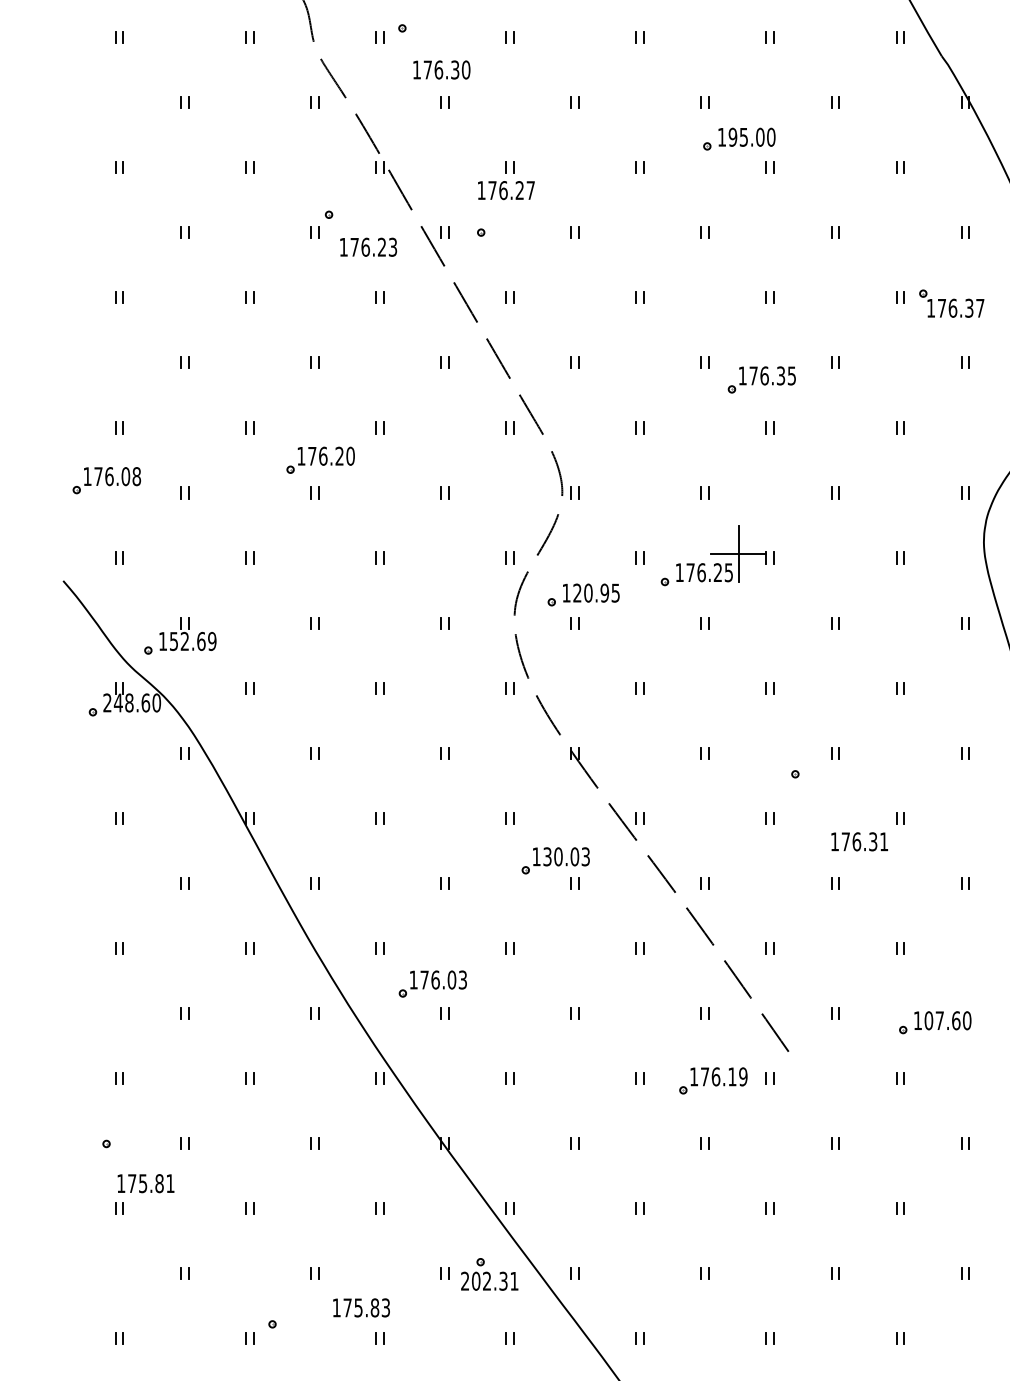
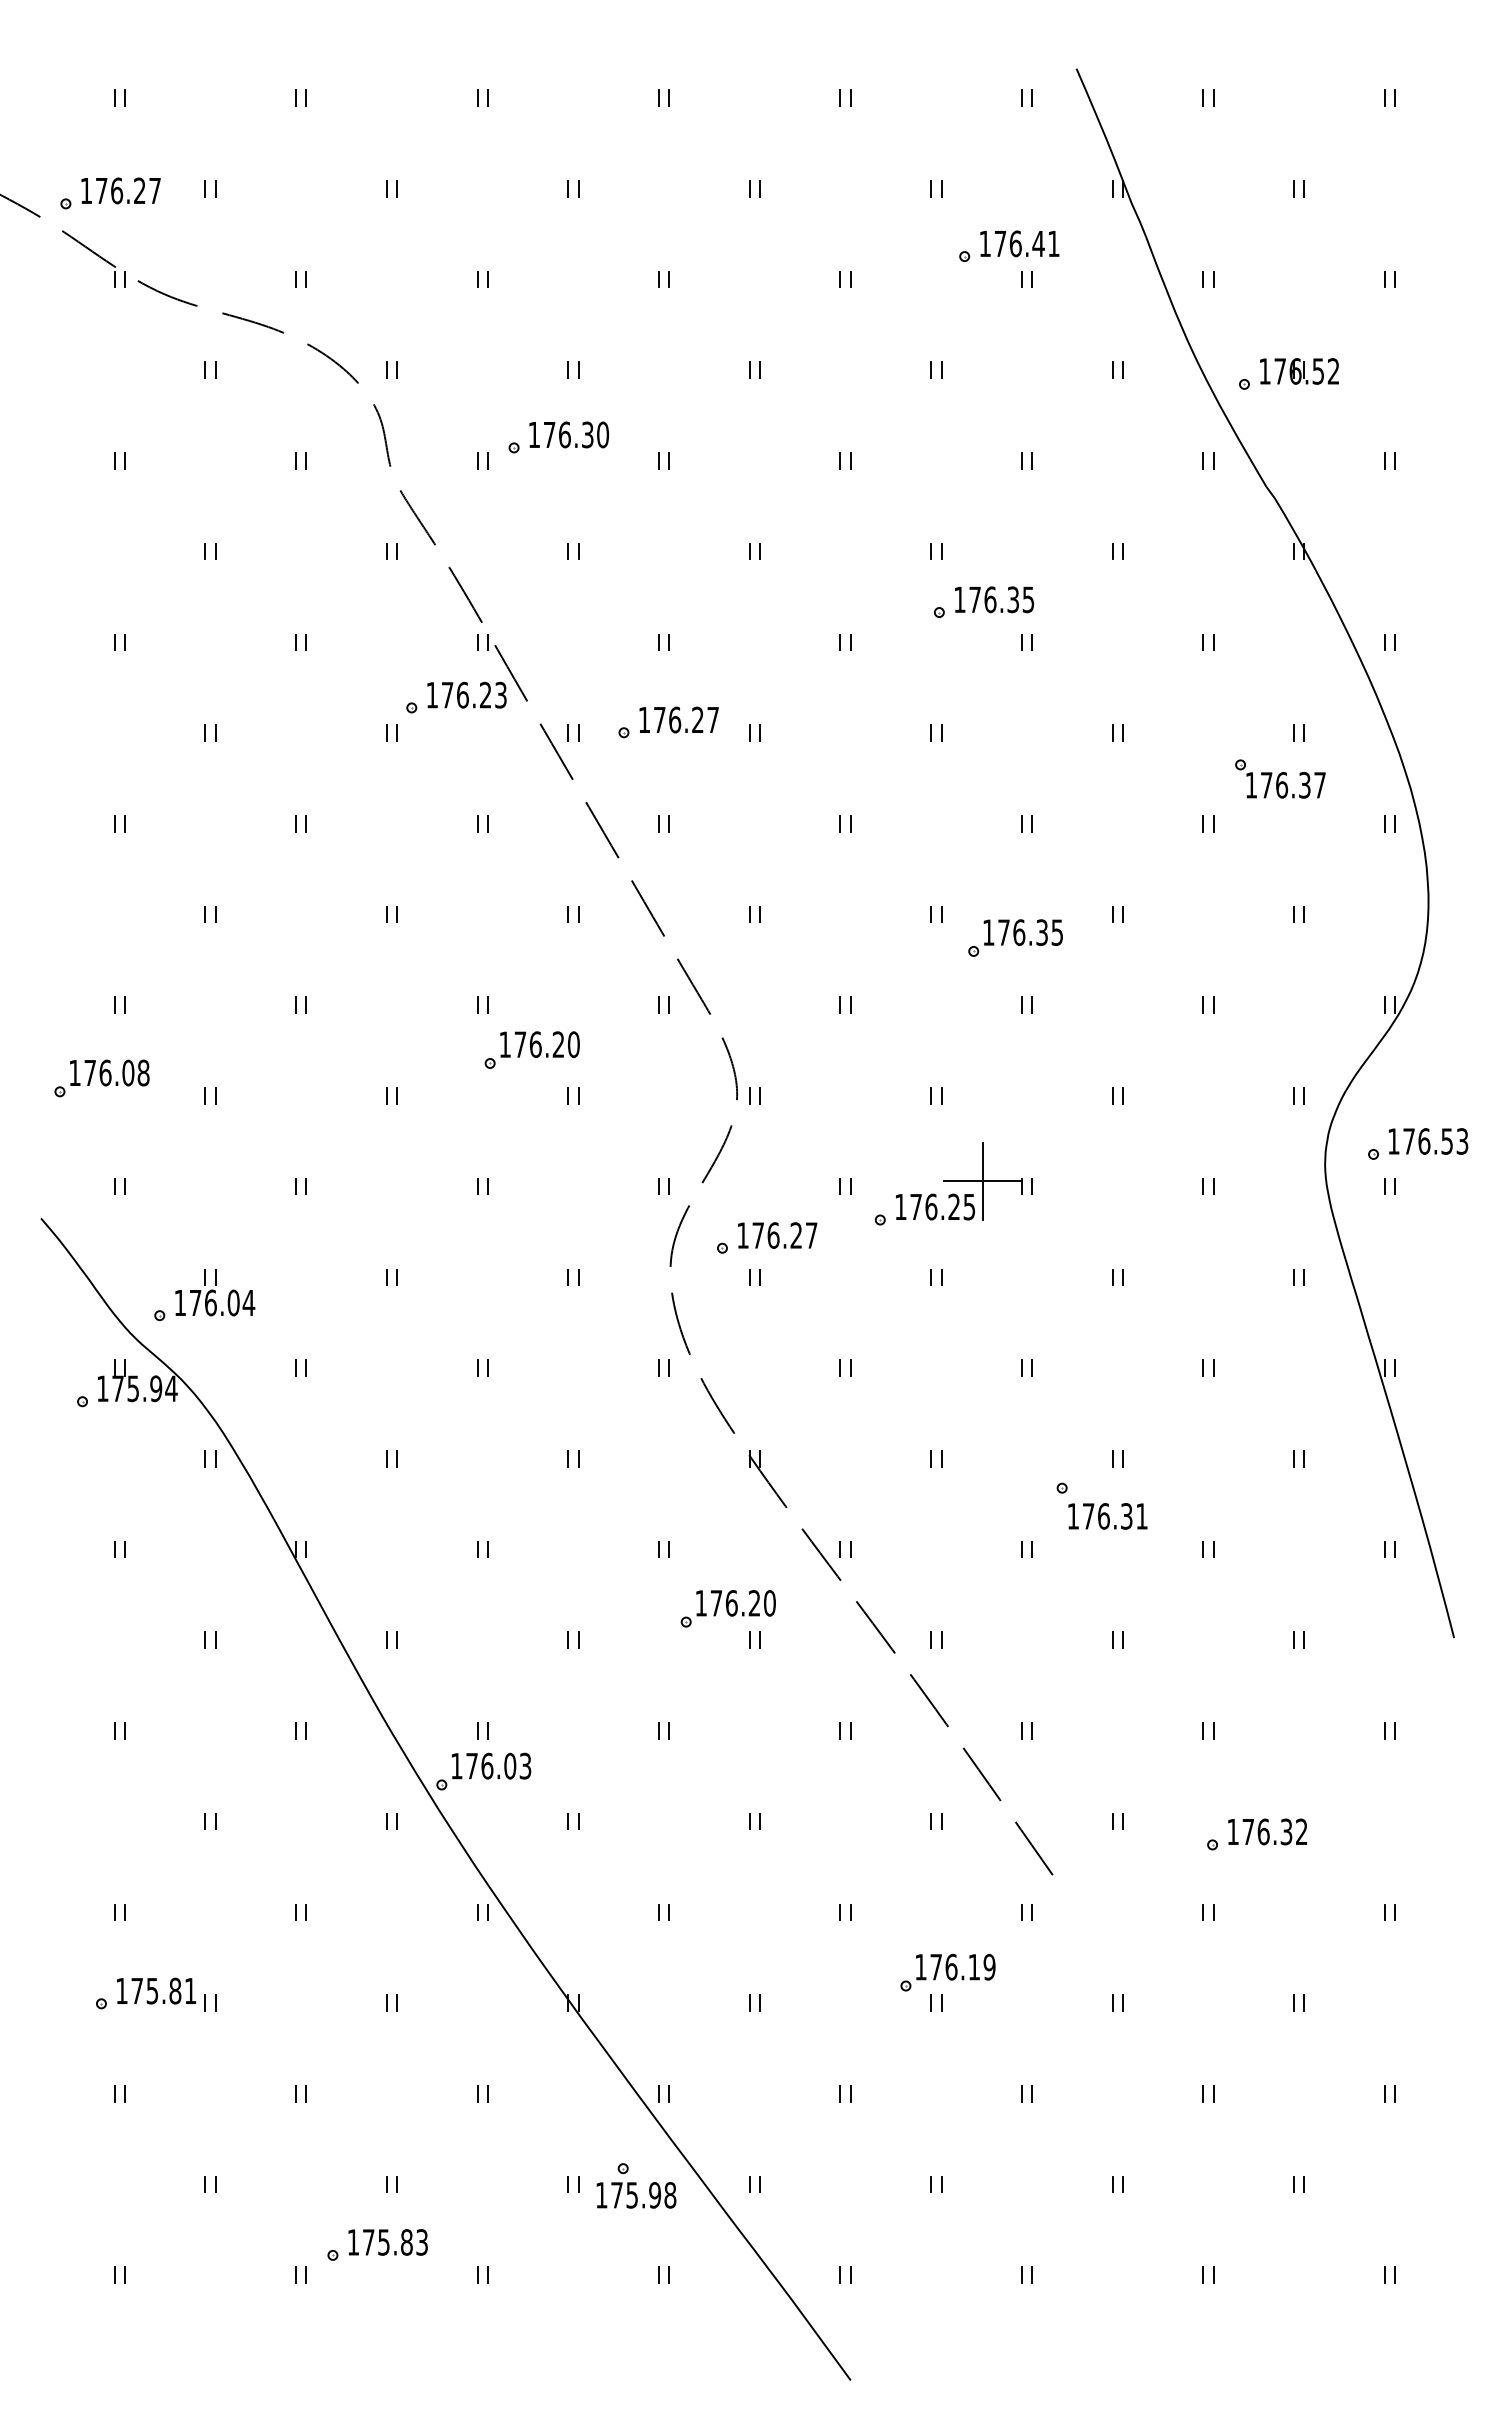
text: (441, 69) -> (568, 434), moved
text: (751, 137) -> (1001, 599), 195.00 -> 176.35
text: (505, 190) -> (678, 719), moved
text: (368, 246) -> (466, 694), moved
part: (951, 303) -> (1280, 778), moved
part: (320, 459) -> (531, 1049), moved
text: (596, 593) -> (784, 1235), 120.95 -> 176.27
text: (193, 641) -> (222, 1302), 152.69 -> 176.04
text: (132, 702) -> (137, 1388), 248.60 -> 175.94
text: (859, 841) -> (1107, 1516), moved
text: (566, 856) -> (742, 1603), 130.03 -> 176.20
part: (432, 983) -> (483, 1771), moved
text: (947, 1020) -> (1274, 1831), 107.60 -> 176.32
part: (713, 1080) -> (947, 1972), moved
text: (146, 1183) -> (156, 1990), moved
text: (490, 1281) -> (636, 2195), 202.31 -> 175.98
text: (361, 1307) -> (387, 2242), moved

